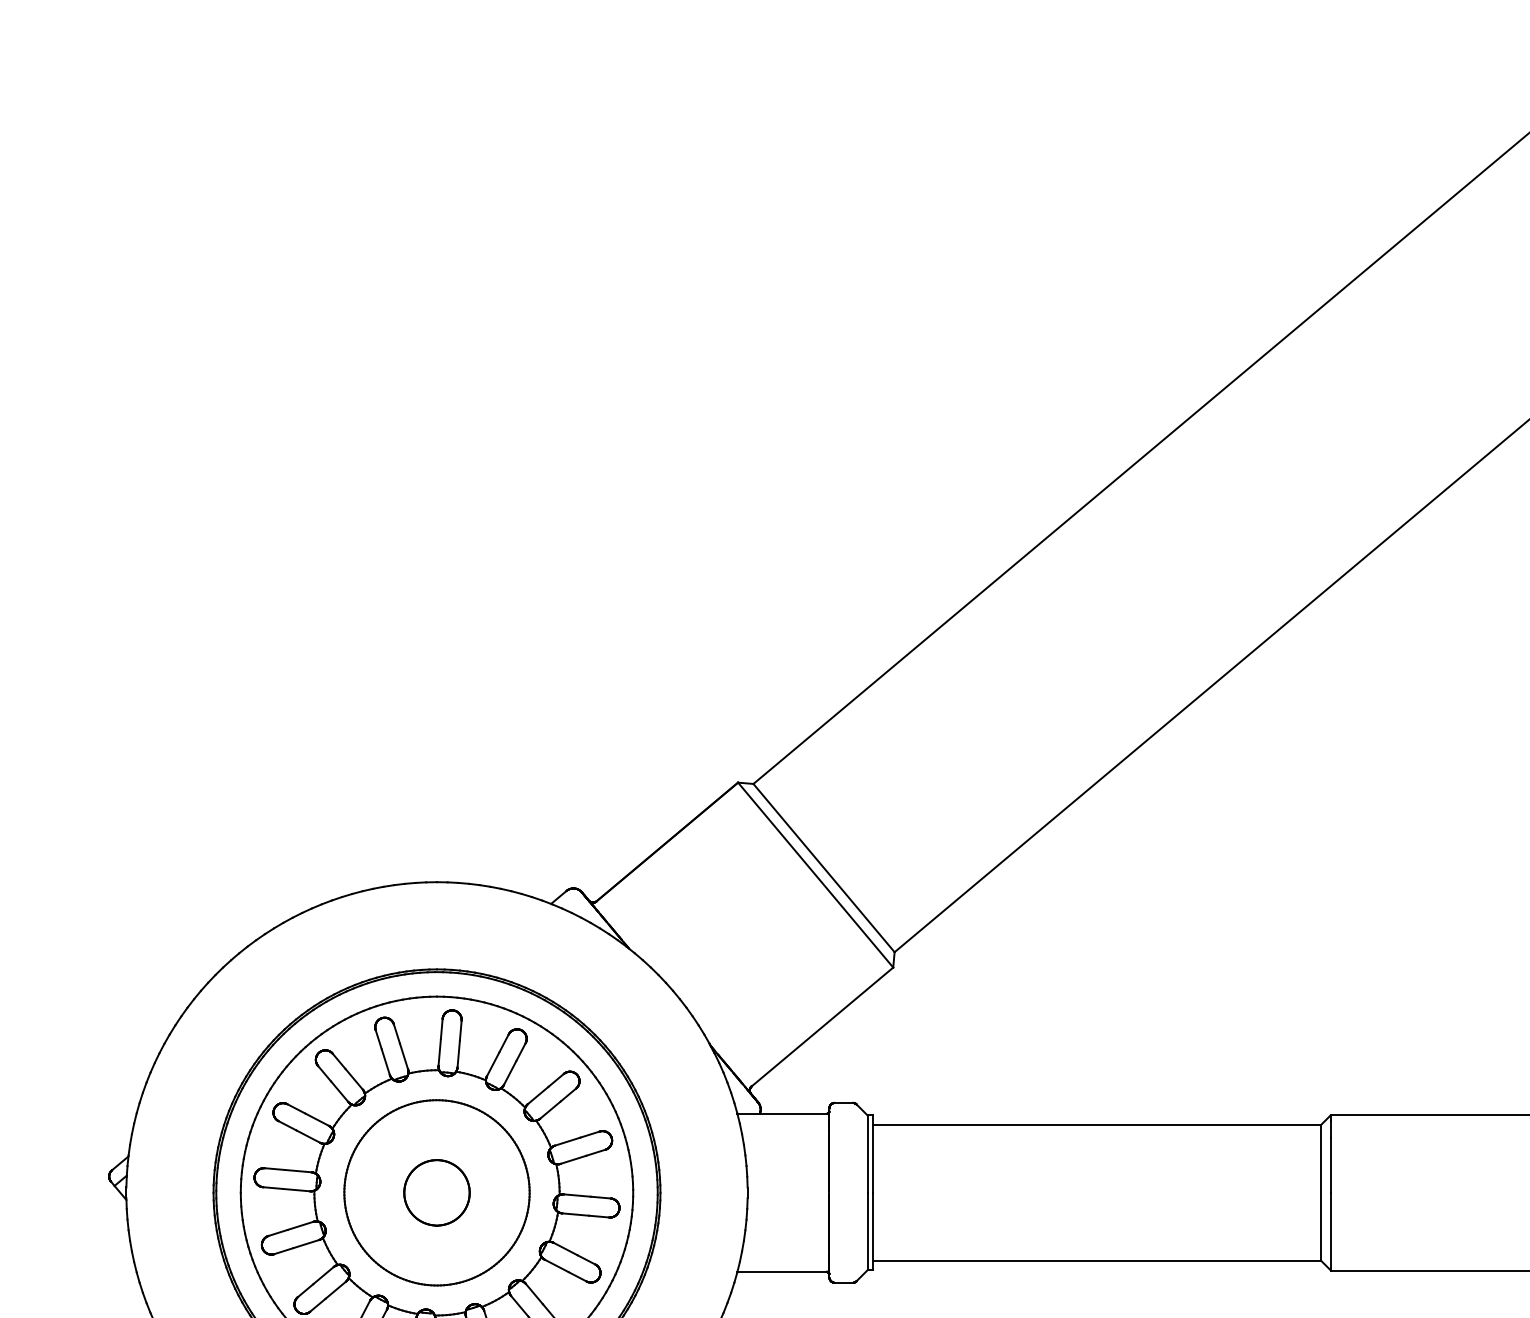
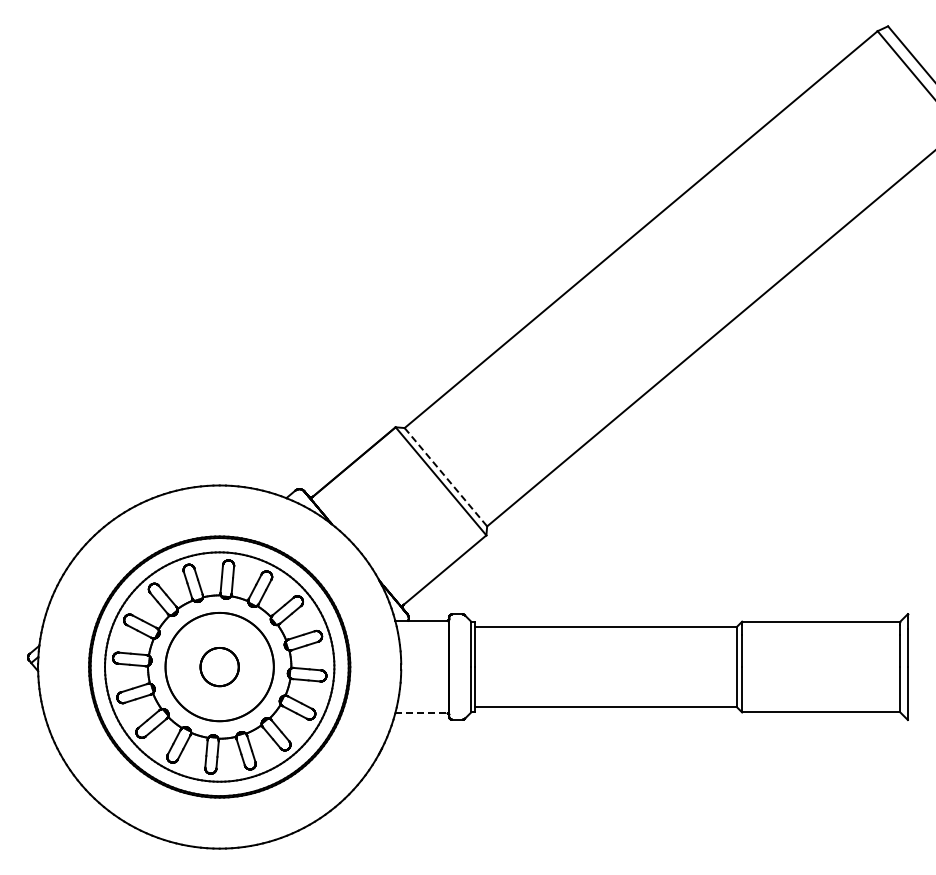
line: (825, 868) -> (446, 477), solid -> dashed
line: (782, 1272) -> (421, 713), solid -> dashed

